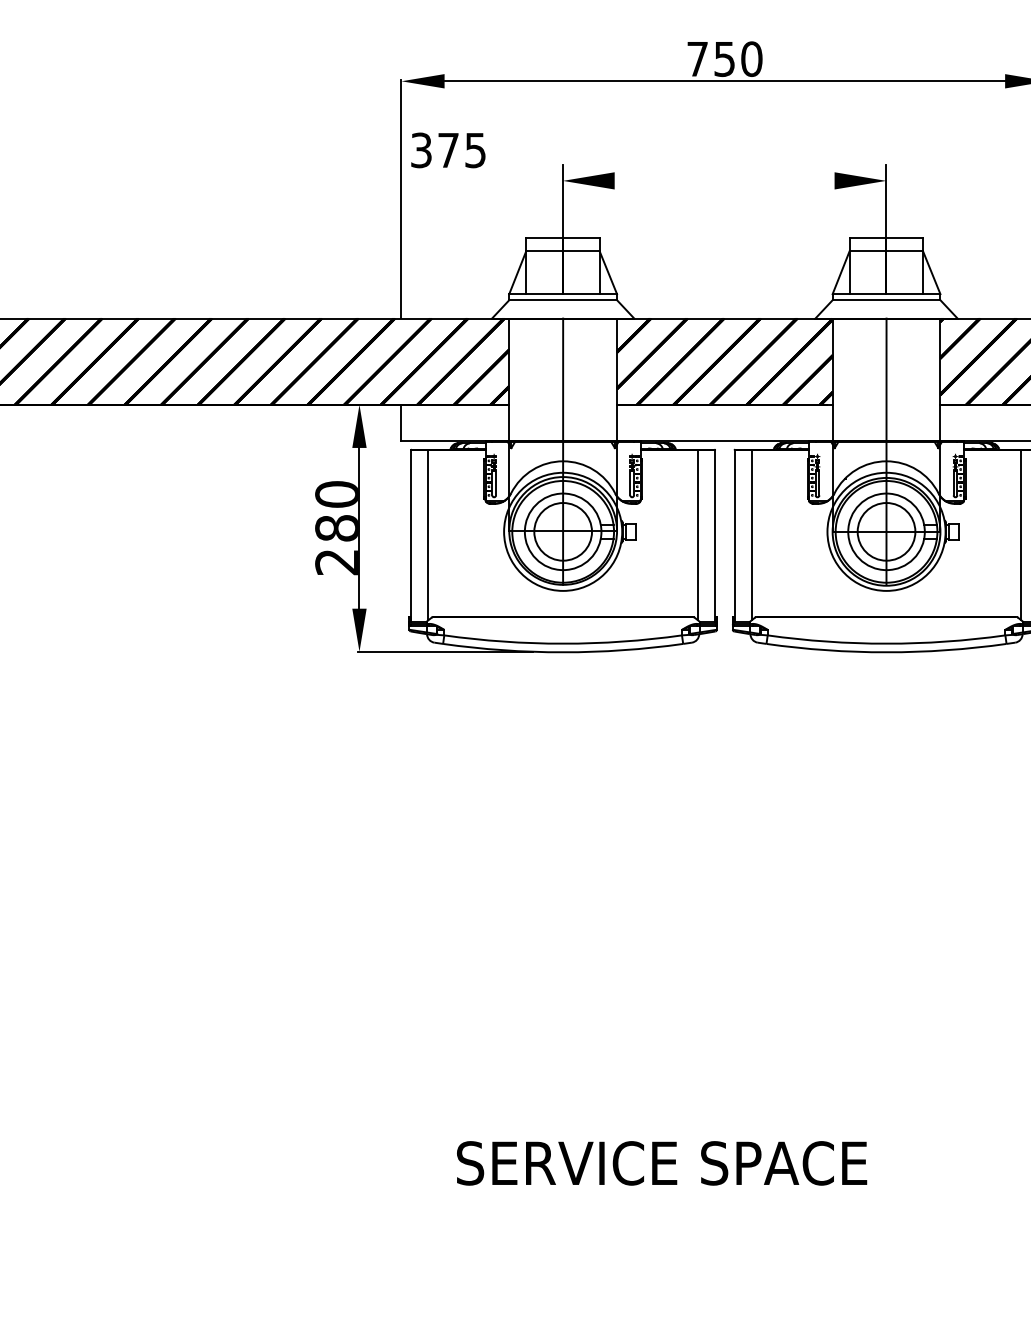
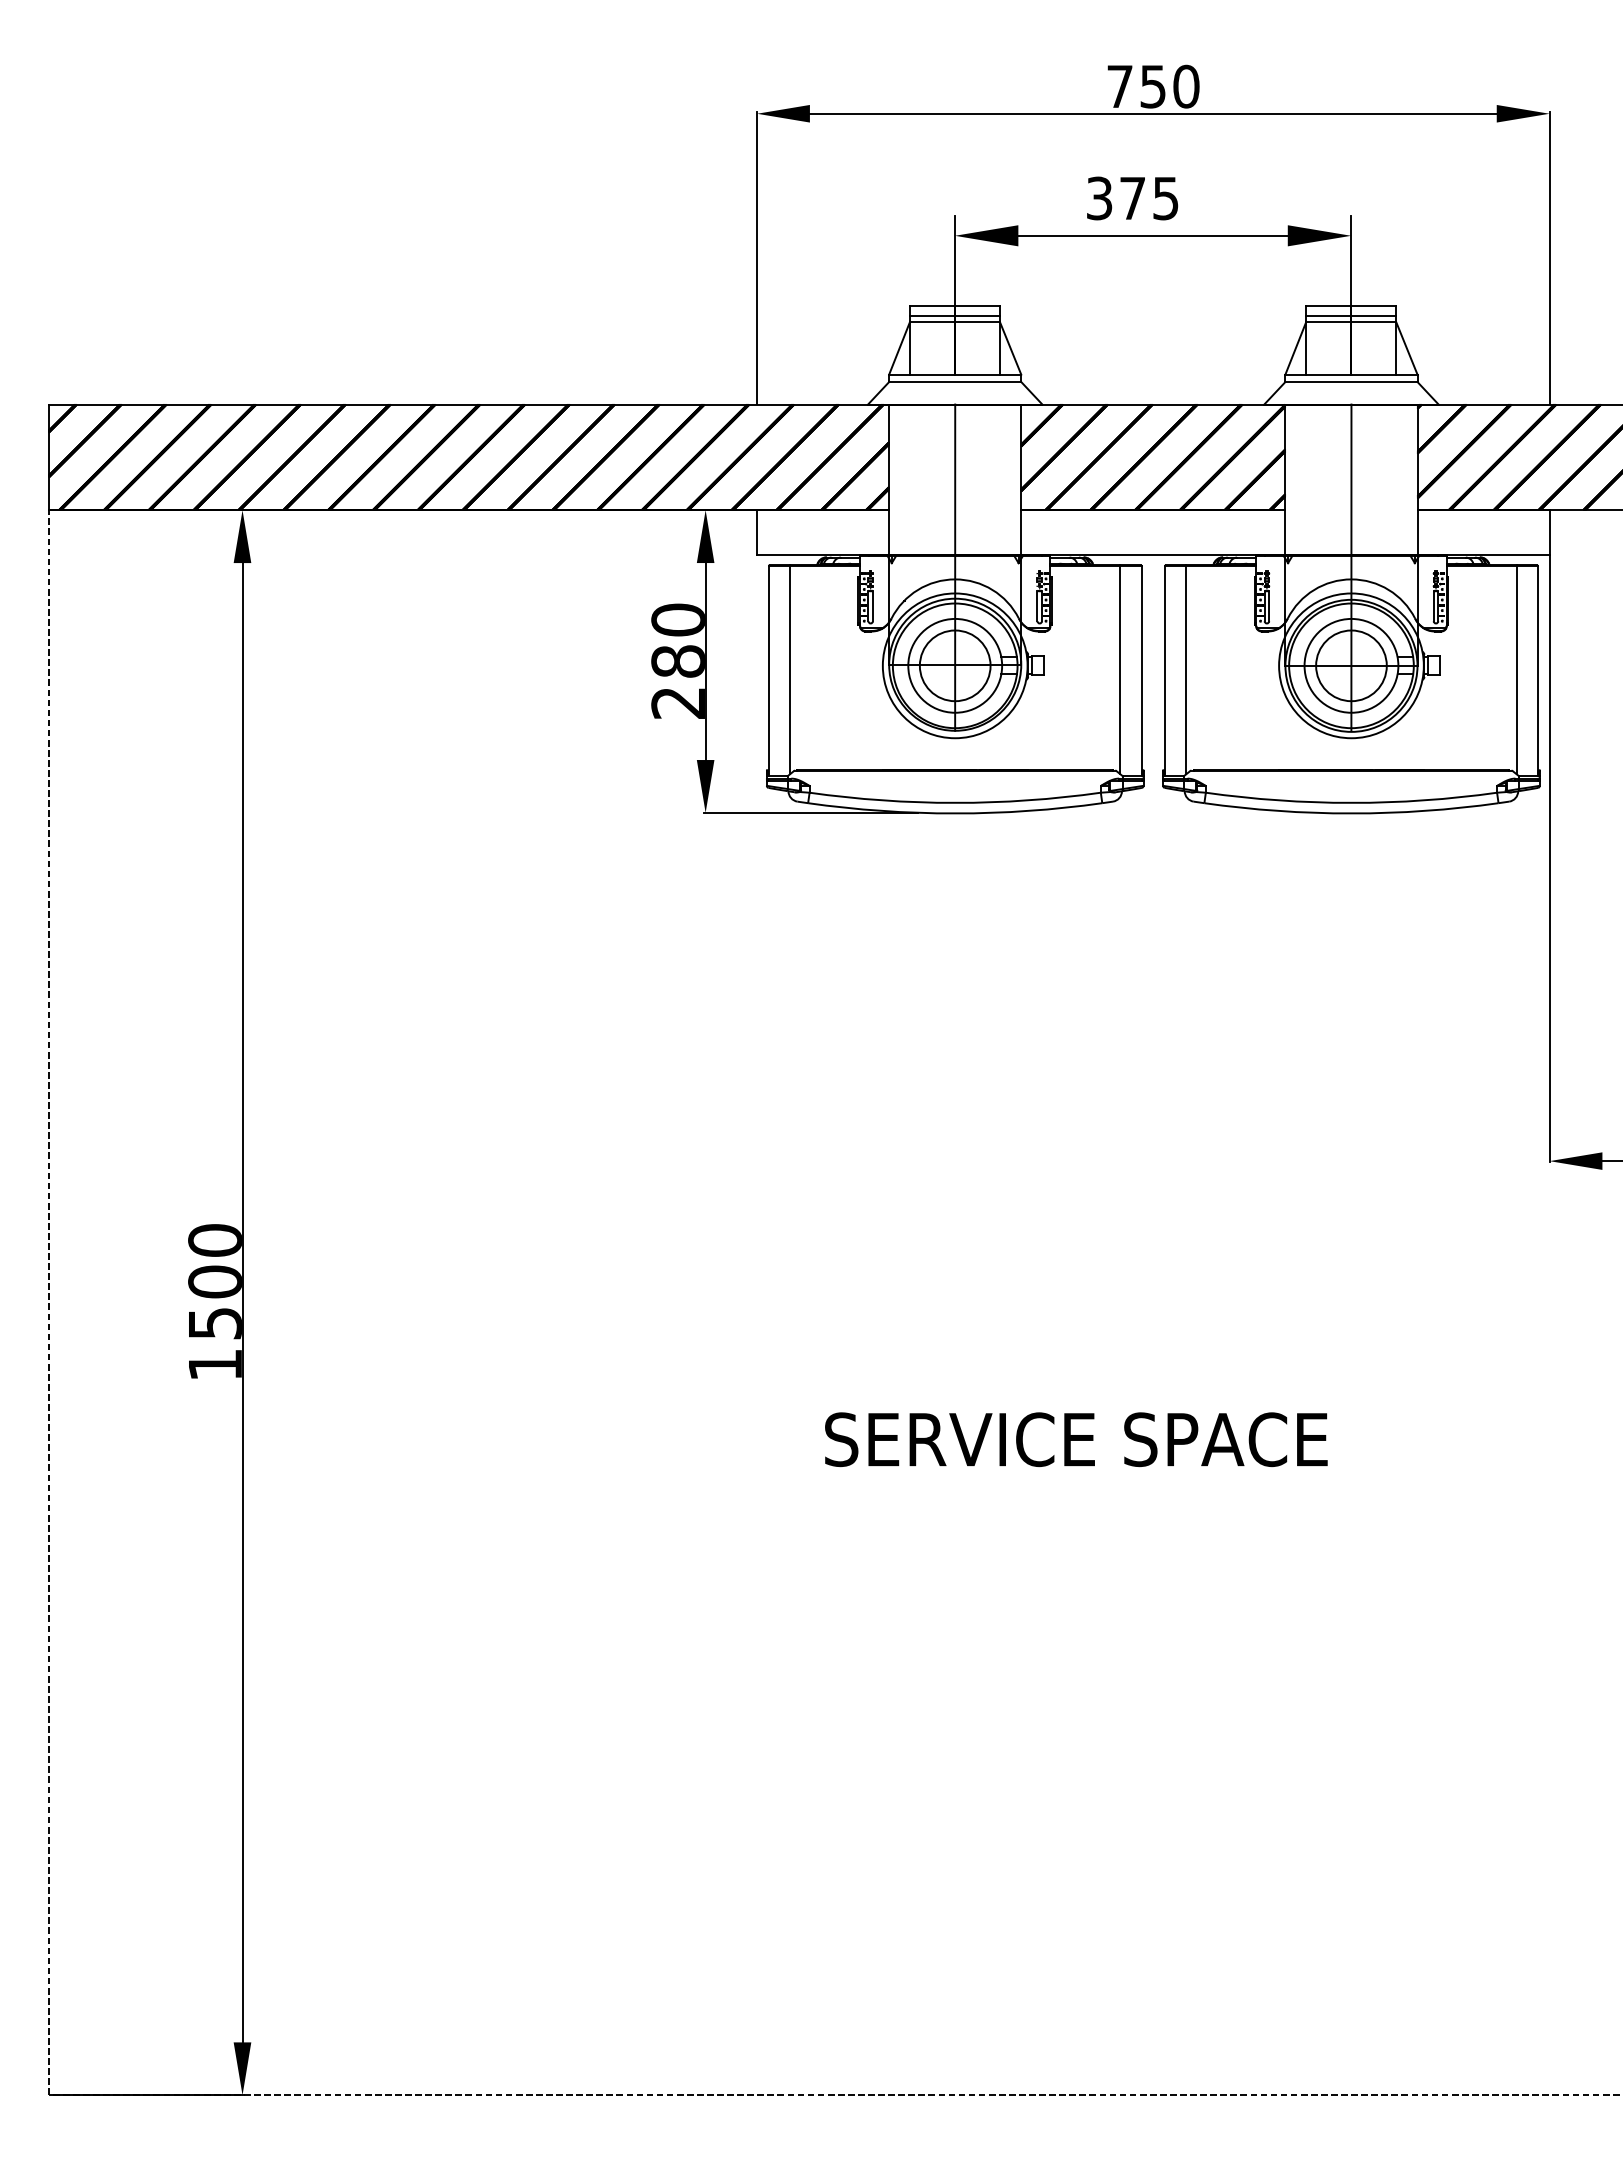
text: (448, 150) -> (1132, 198), moved
line: (724, 180) -> (1152, 235), added
line: (562, 246) -> (954, 316), added
line: (886, 246) -> (1351, 316), added

